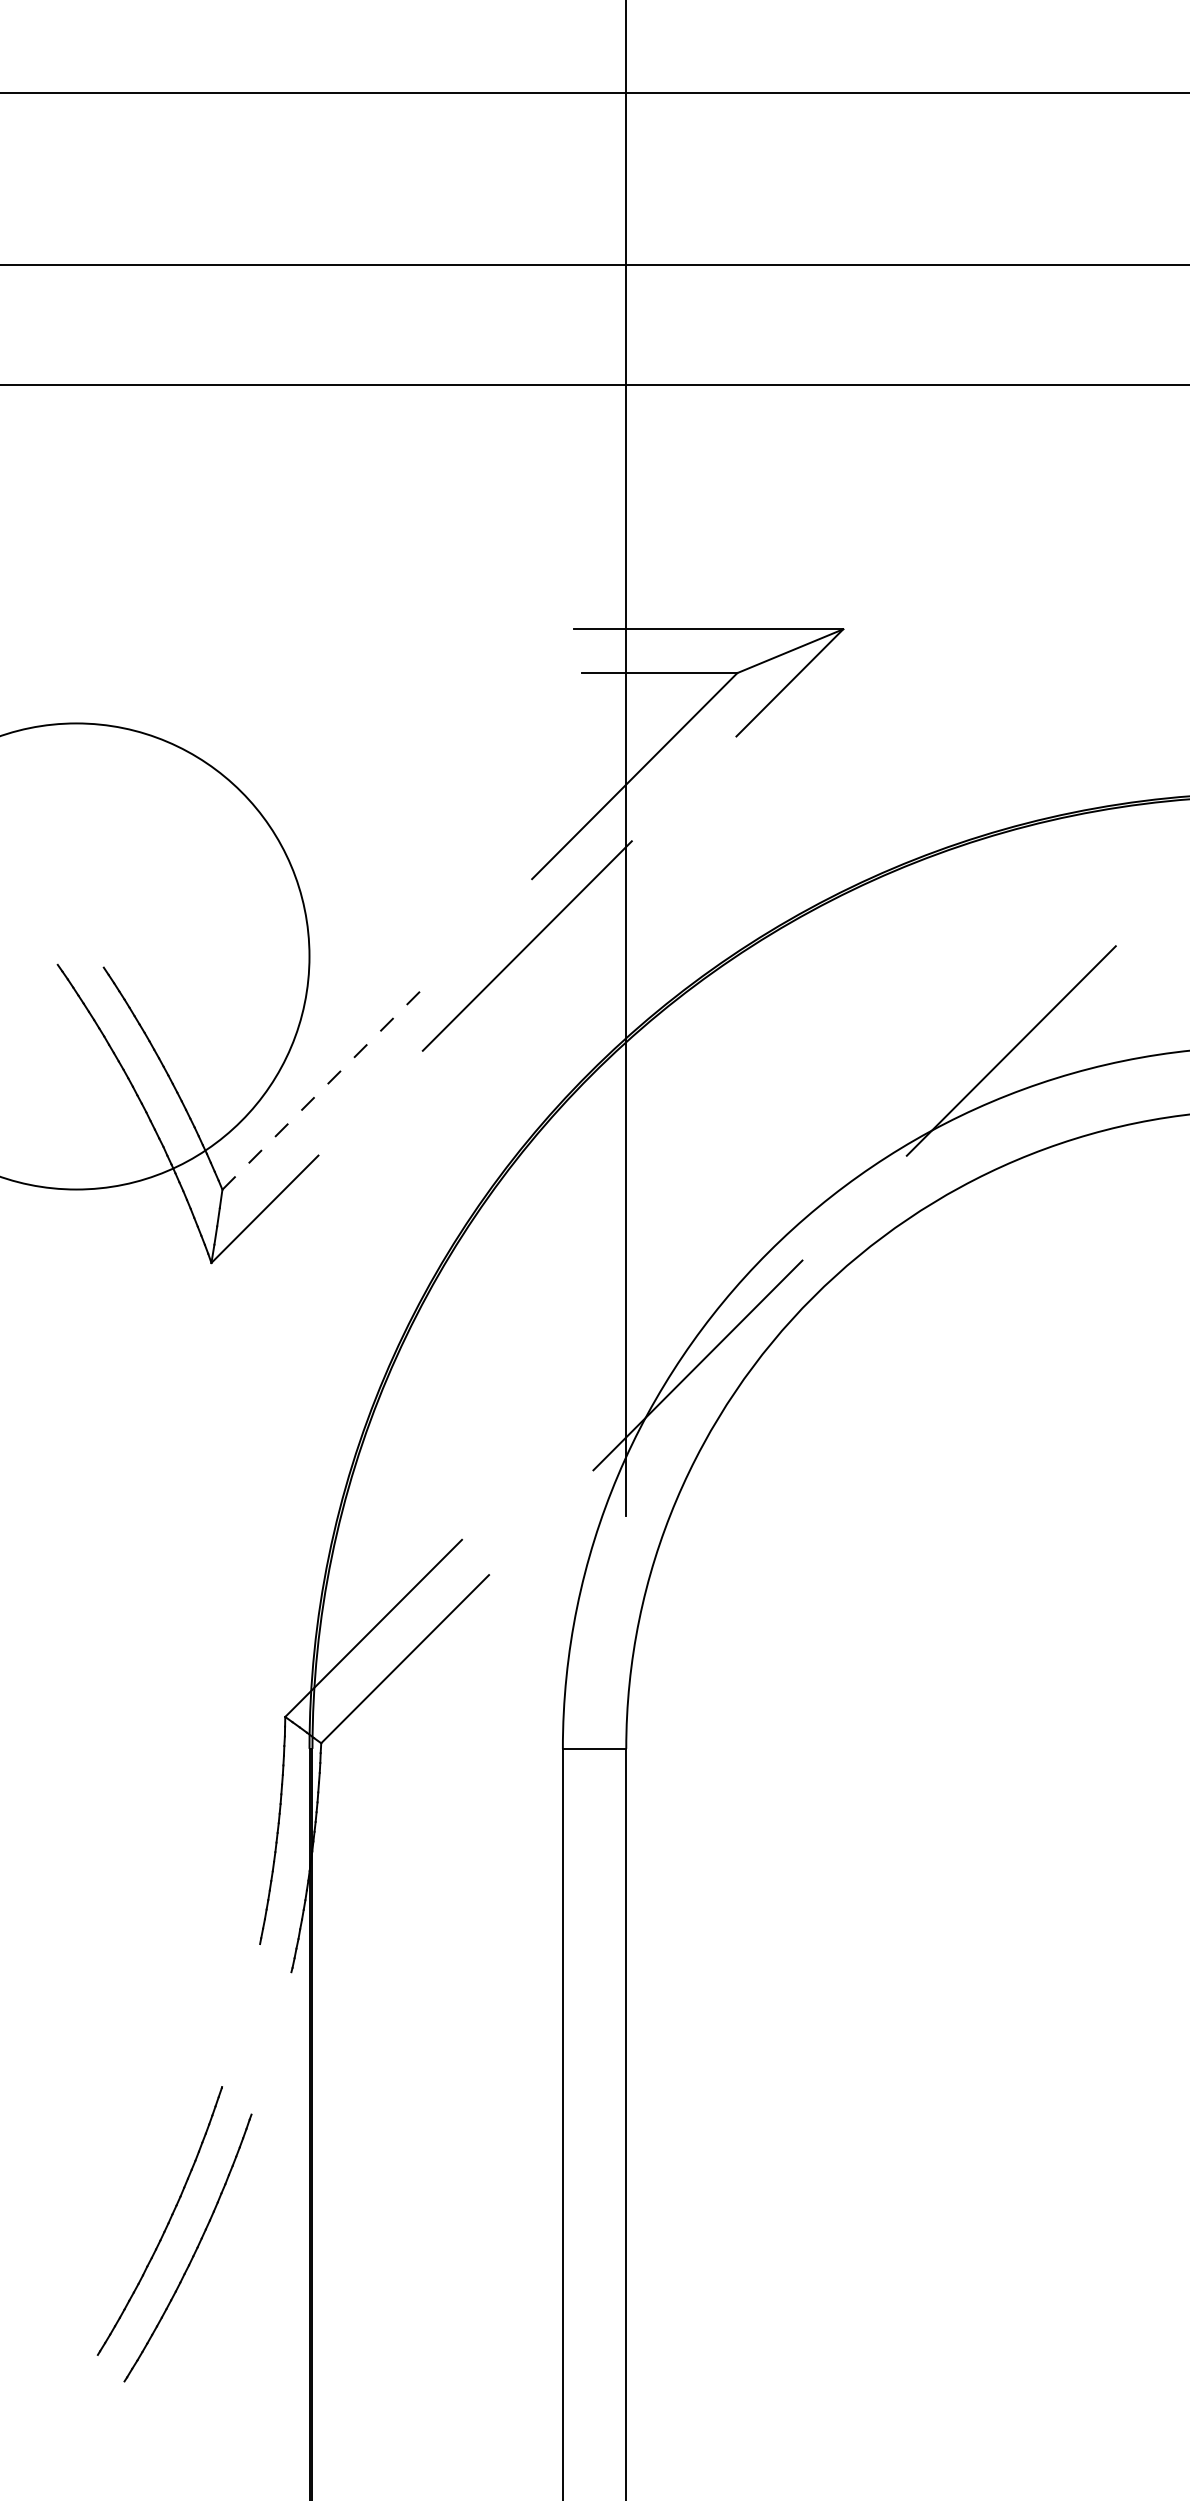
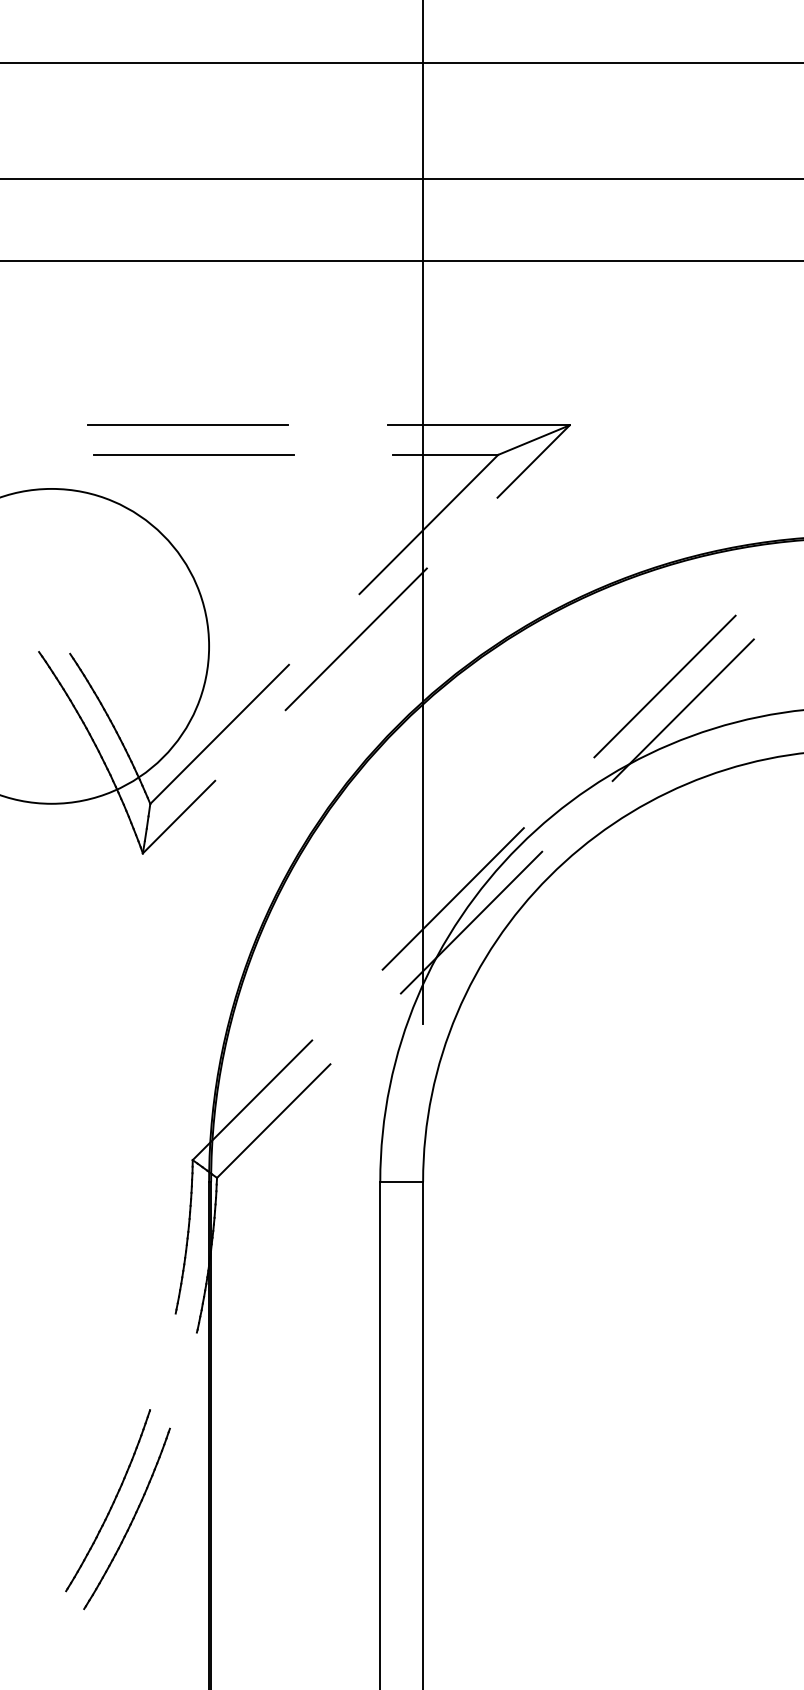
line: (277, 629) -> (187, 425), added
line: (286, 672) -> (193, 454), added
line: (983, 1015) -> (664, 686), added
line: (324, 1086) -> (219, 734), dashed -> solid
line: (669, 1329) -> (452, 898), added

